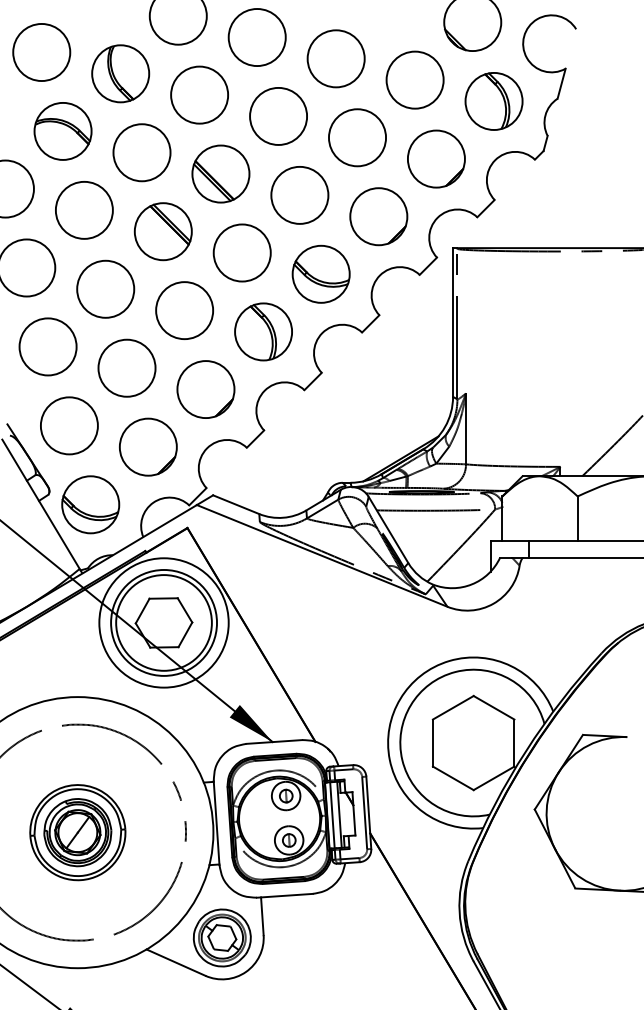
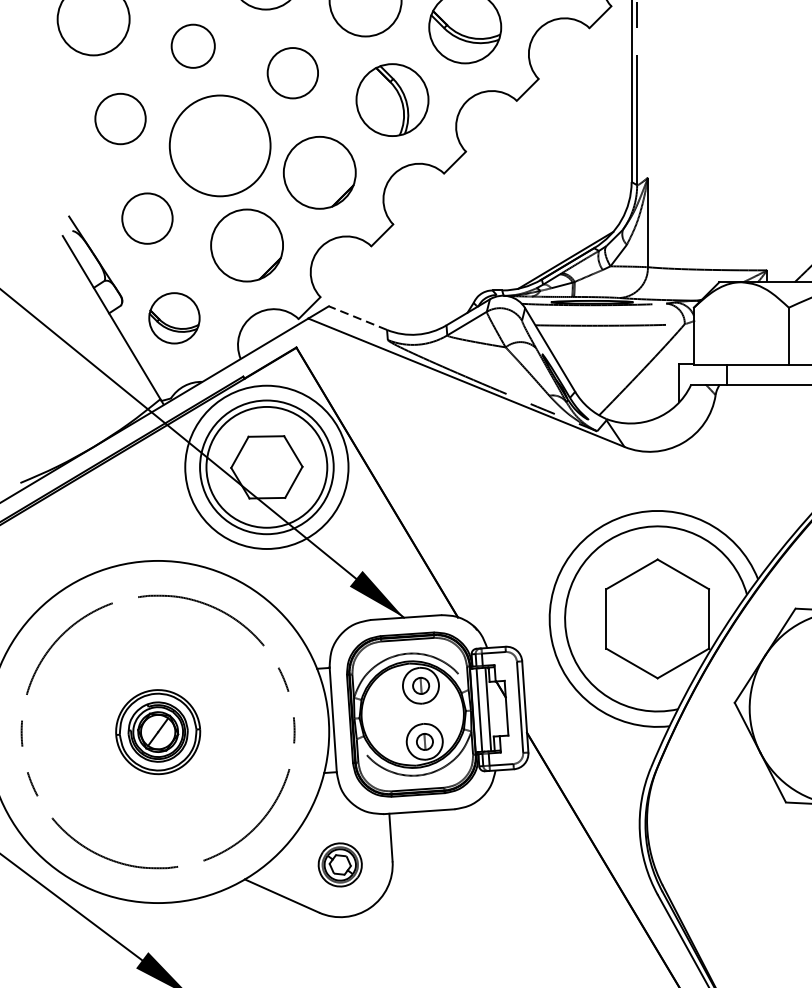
circle: (105, 288) -> (193, 45), size x0.6
circle: (184, 310) -> (292, 73), size x0.7
circle: (47, 346) -> (119, 118), size x0.7
circle: (126, 367) -> (219, 144), size x1.4
circle: (68, 425) -> (146, 218), size x0.7
part: (90, 504) -> (174, 317), size x0.7
line: (236, 504) -> (358, 317), solid -> dashed
part: (77, 832) -> (157, 731), size x0.7
part: (221, 937) -> (339, 864), size x0.6

